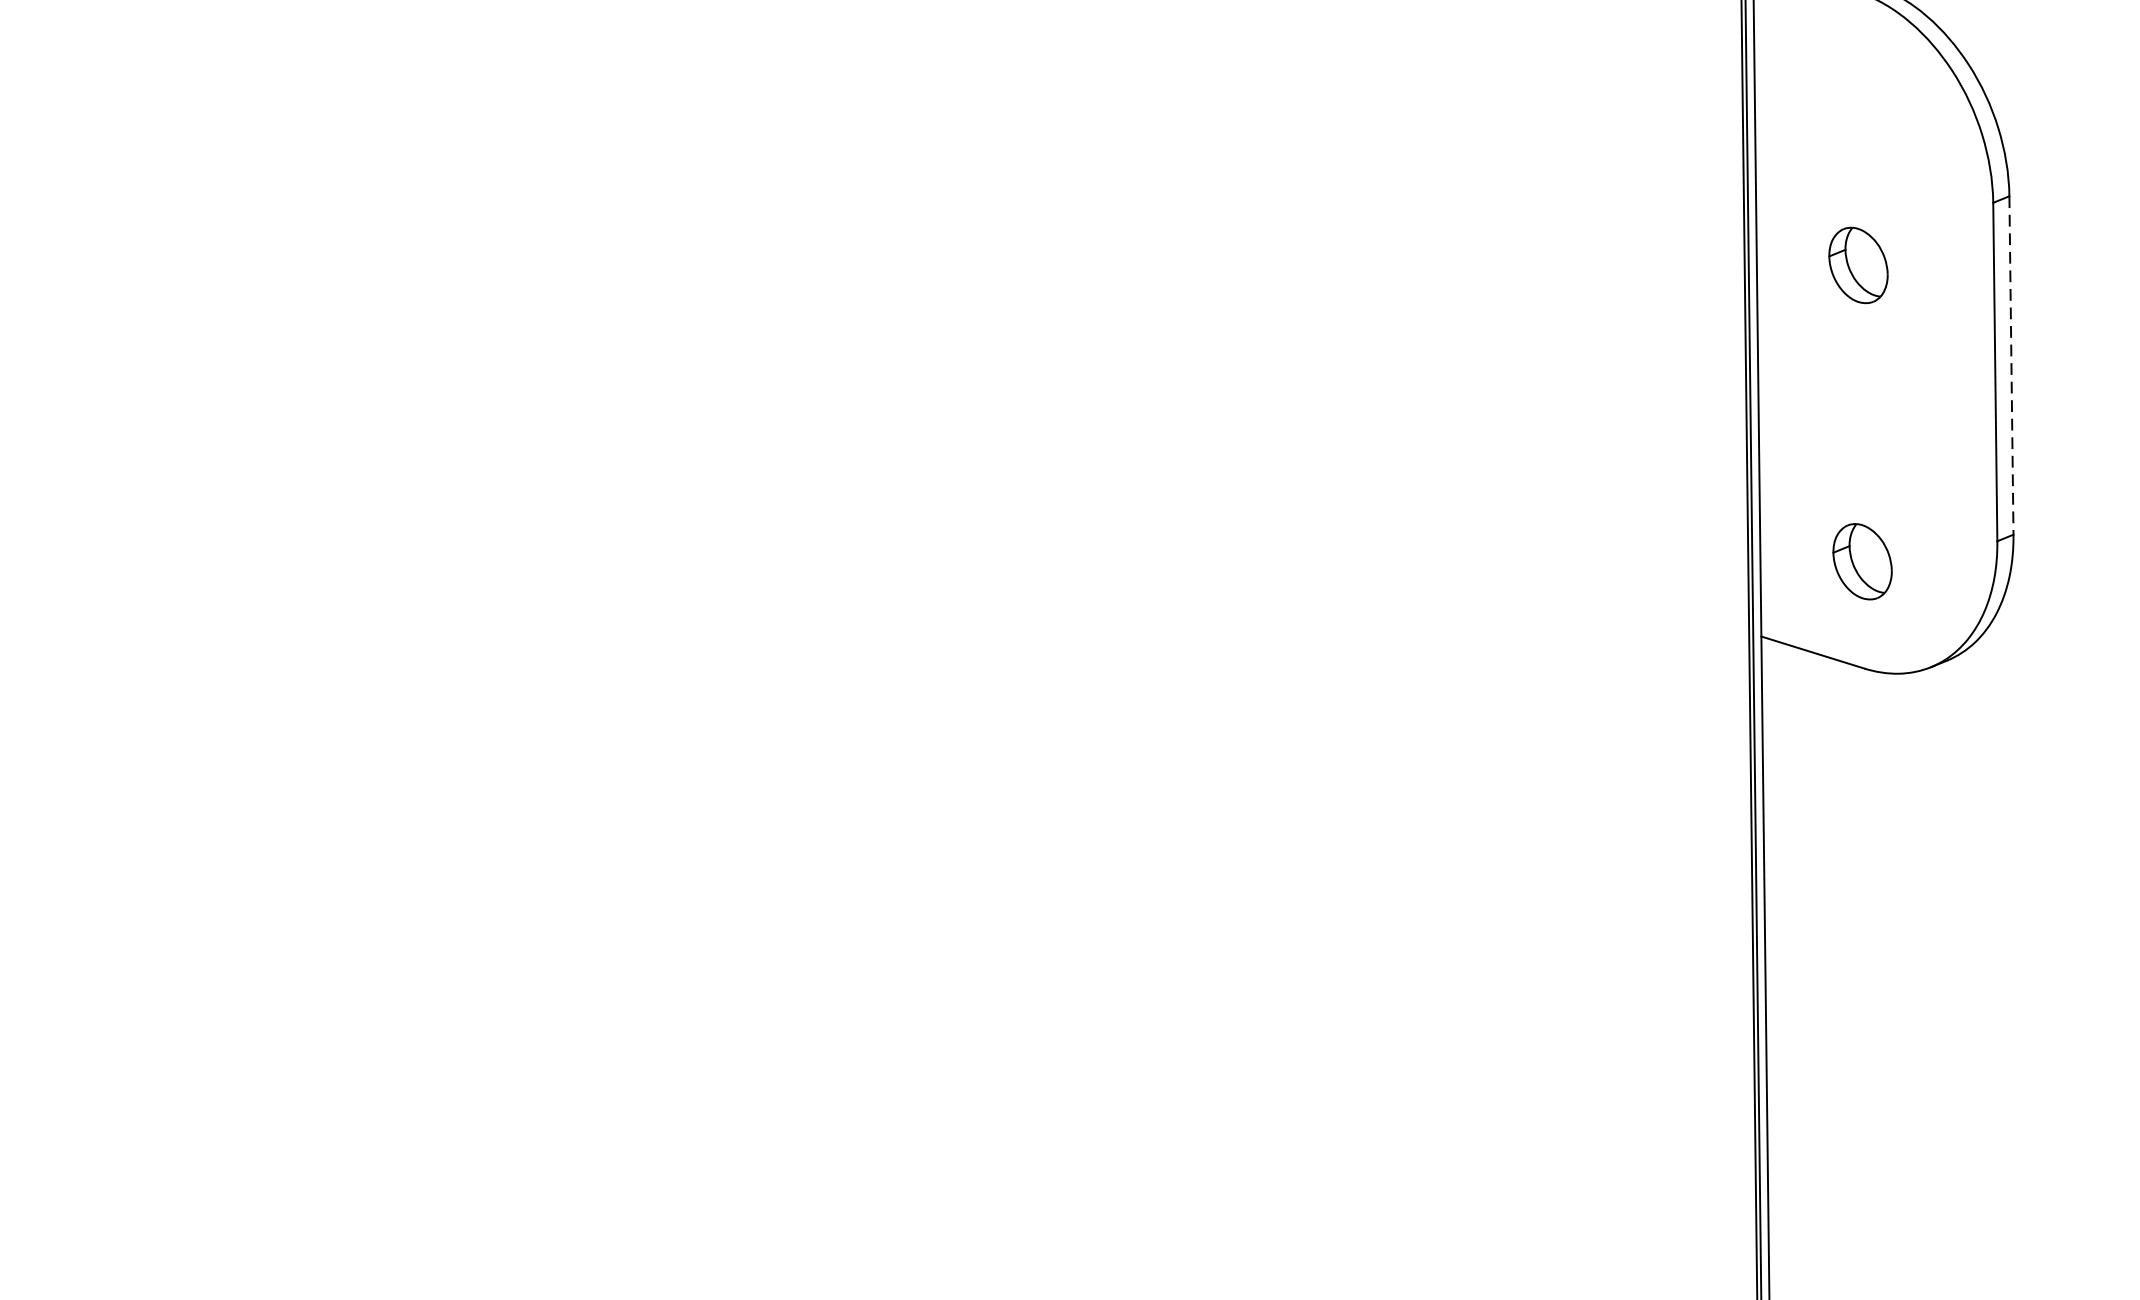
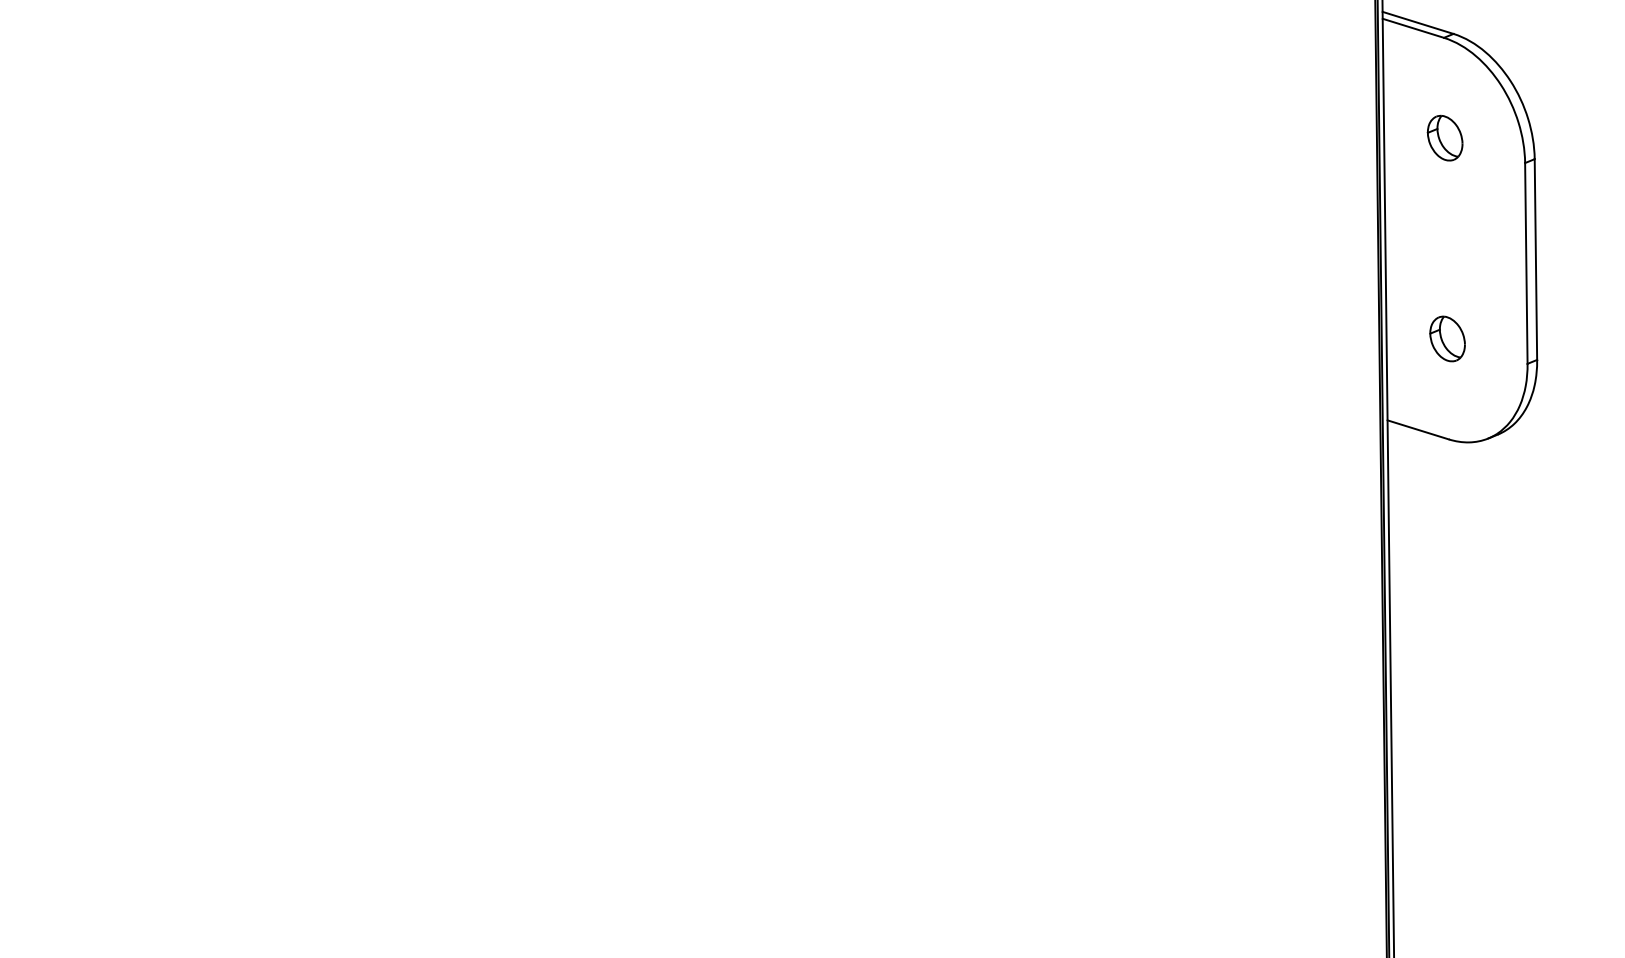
part: (1857, 264) -> (1444, 137), moved
line: (2010, 367) -> (1535, 260), dashed -> solid
part: (1862, 560) -> (1447, 338), moved

